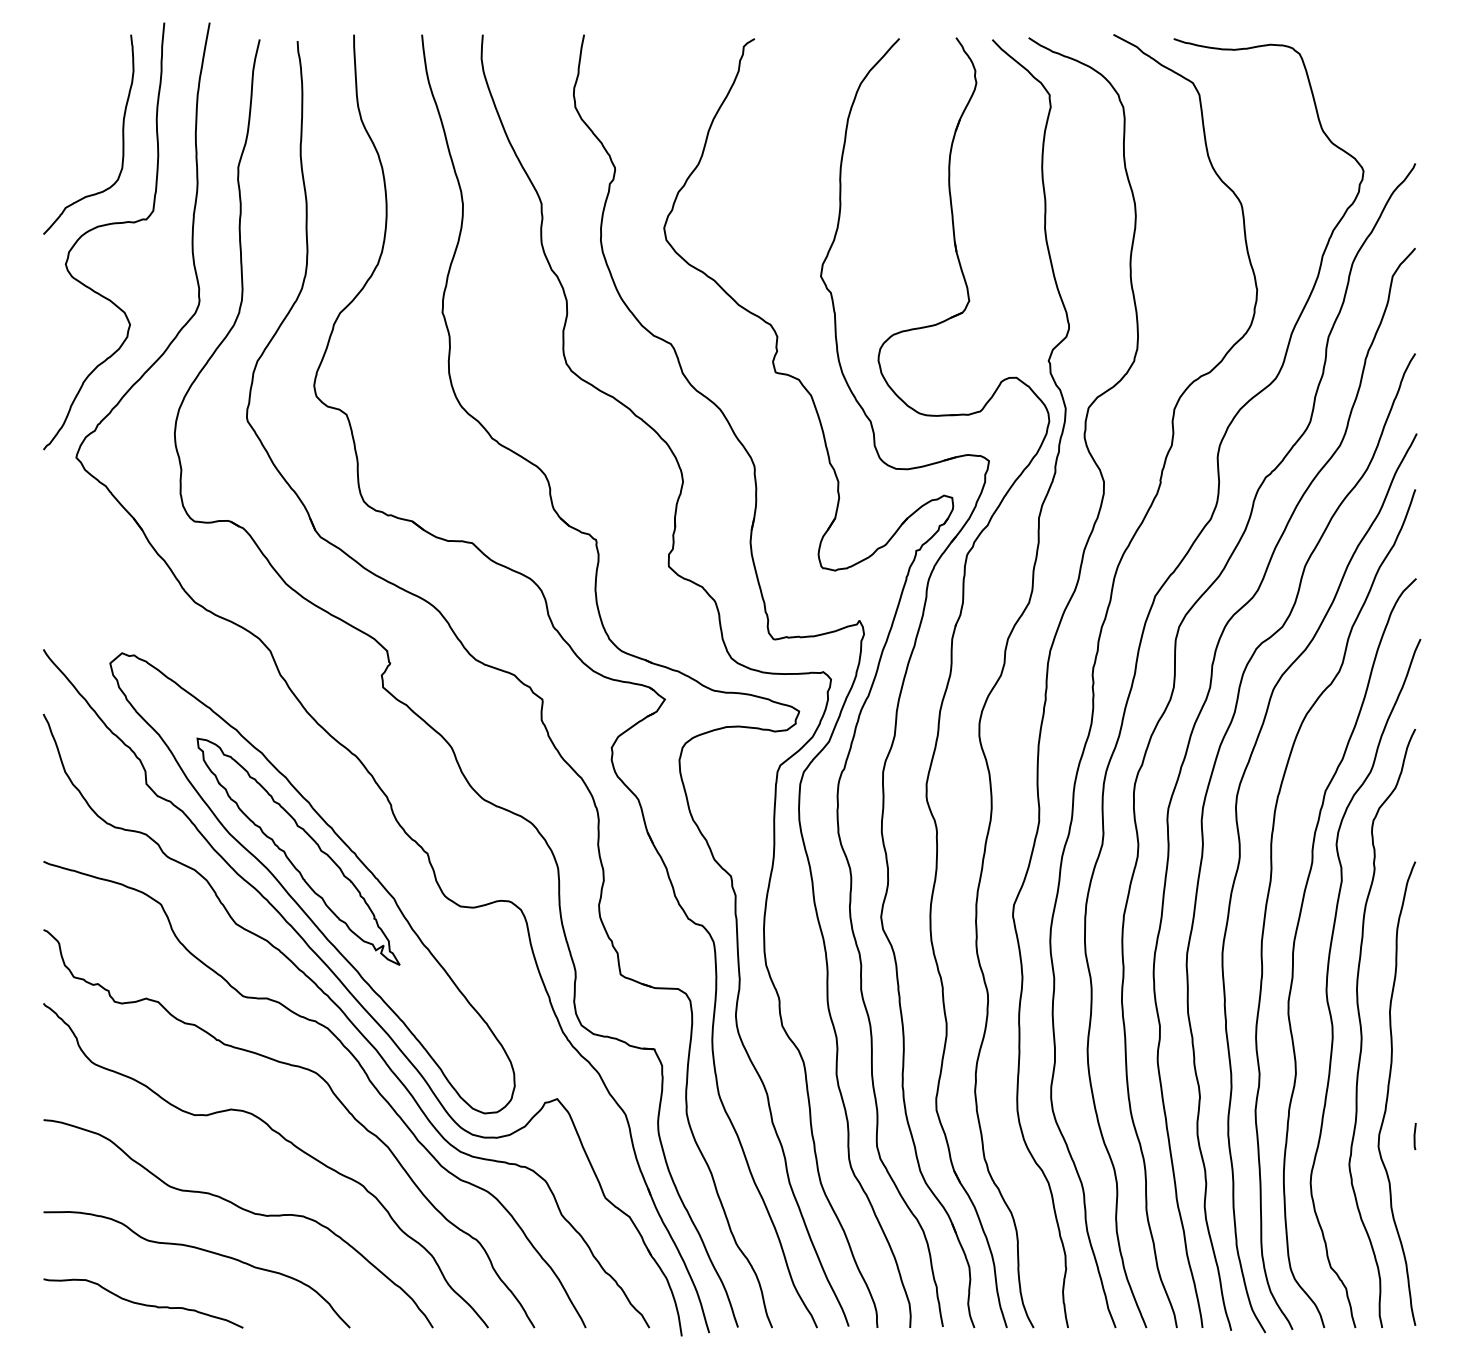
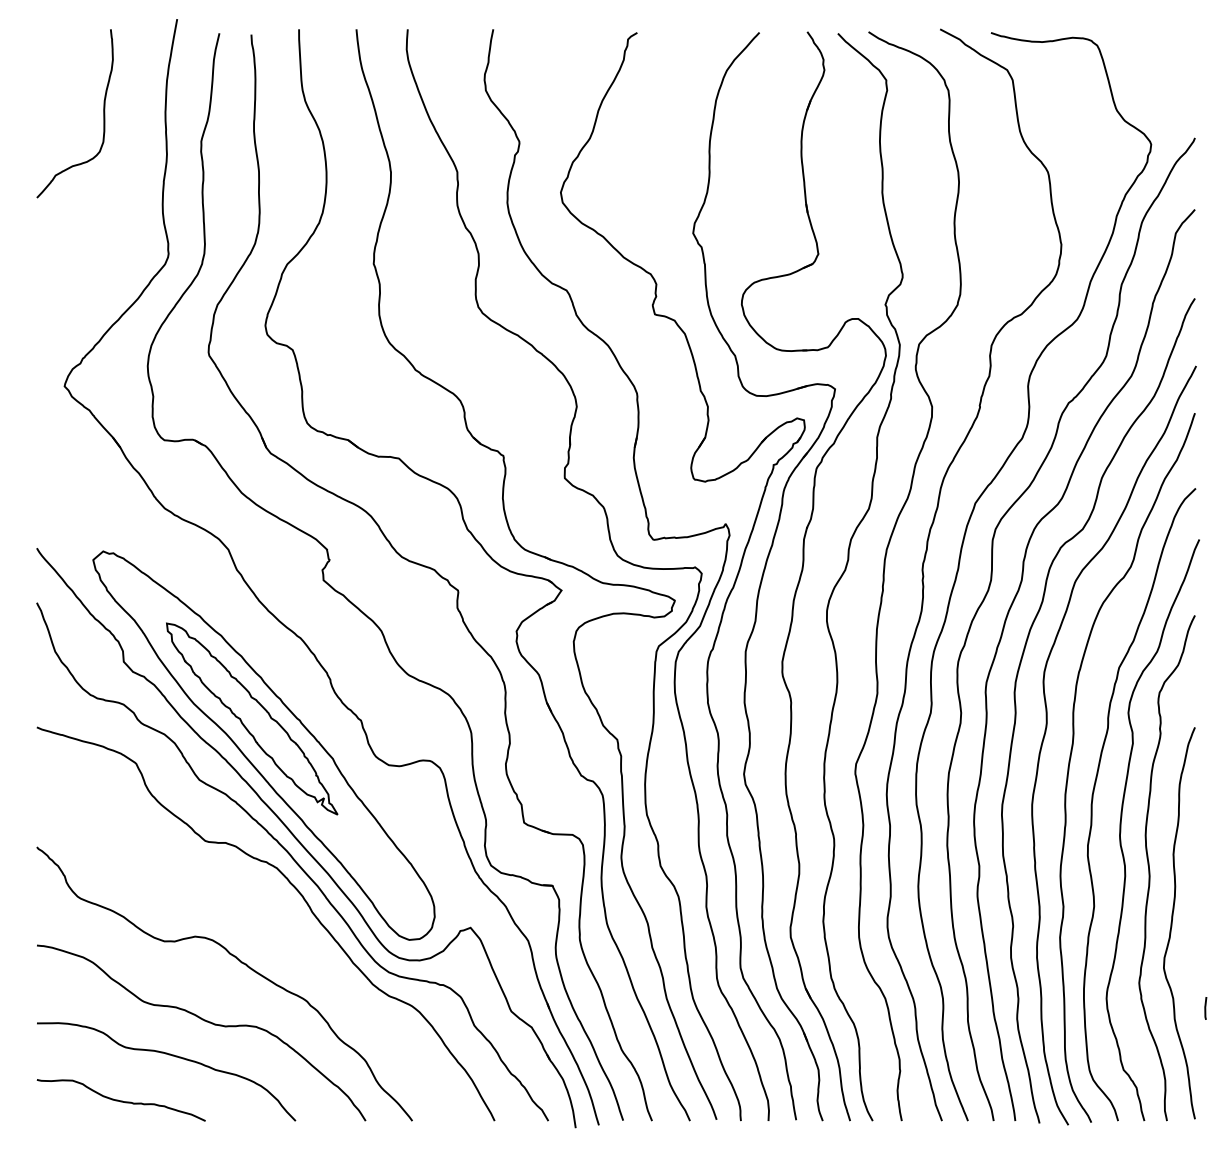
curve: (103, 226) -> (87, 191), removed
curve: (333, 1095) -> (281, 924), removed
line: (1414, 1136) -> (1205, 1008), moved

